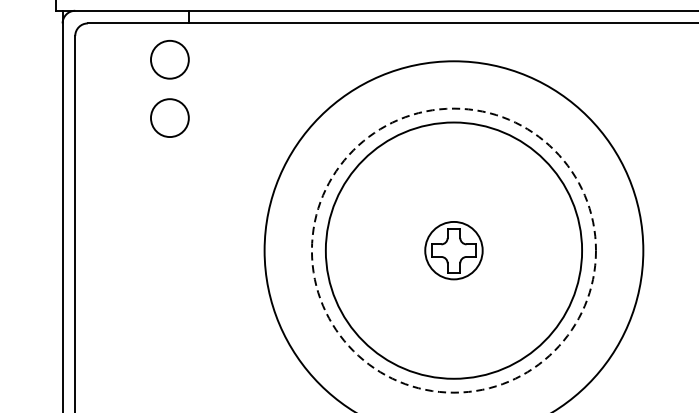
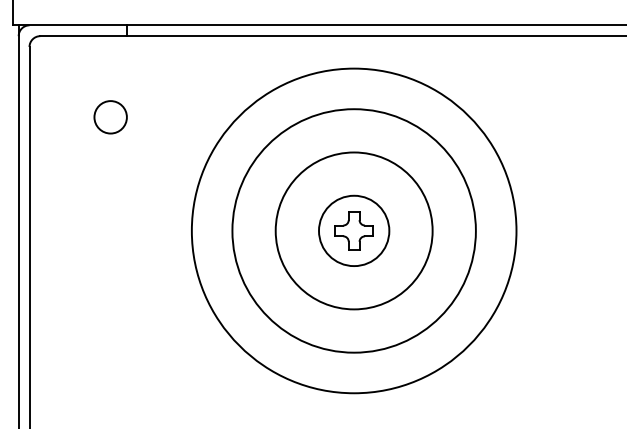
circle: (169, 59) -> (110, 67), removed
circle: (453, 250) -> (353, 230), dashed -> solid
circle: (453, 250) -> (353, 230), size x0.71
circle: (454, 250) -> (354, 230), size x1.43

